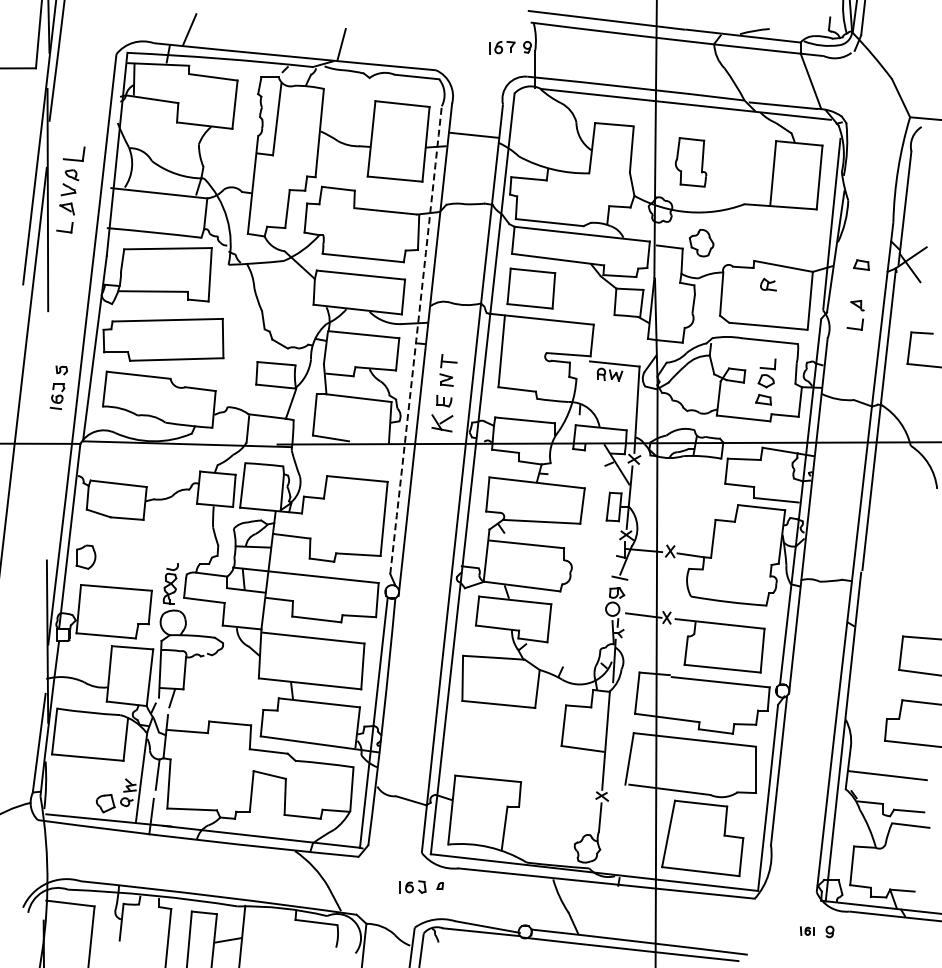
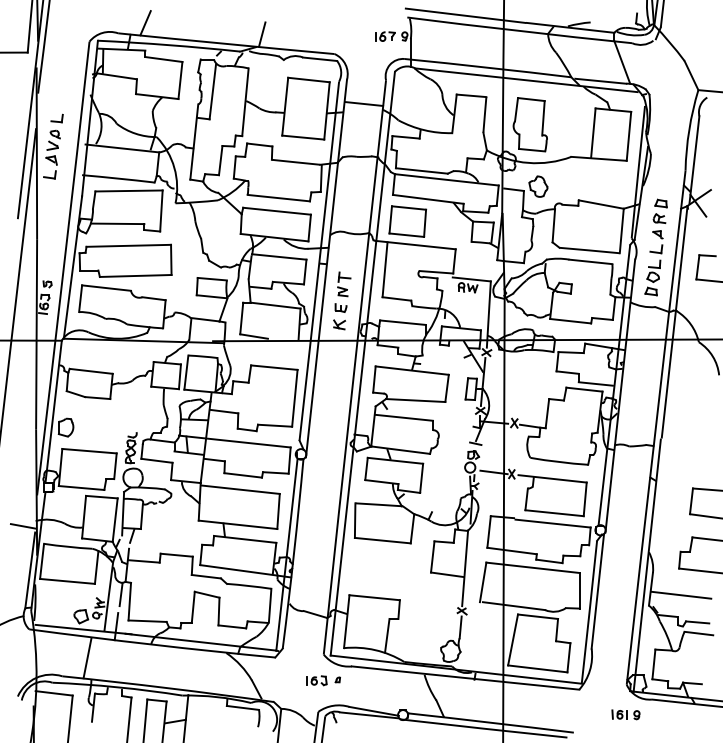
part: (74, 154) -> (57, 118), size x0.71
part: (690, 162) -> (529, 124), size x1.43
part: (768, 284) -> (659, 218), moved
arc: (416, 340) -> (319, 261), dashed -> solid
part: (765, 381) -> (652, 277), moved
part: (442, 422) -> (339, 324), size x0.71
line: (47, 435) -> (36, 334), added
line: (29, 685) -> (22, 526), added
line: (113, 857) -> (87, 658), added
part: (807, 930) -> (619, 714), size x1.43

